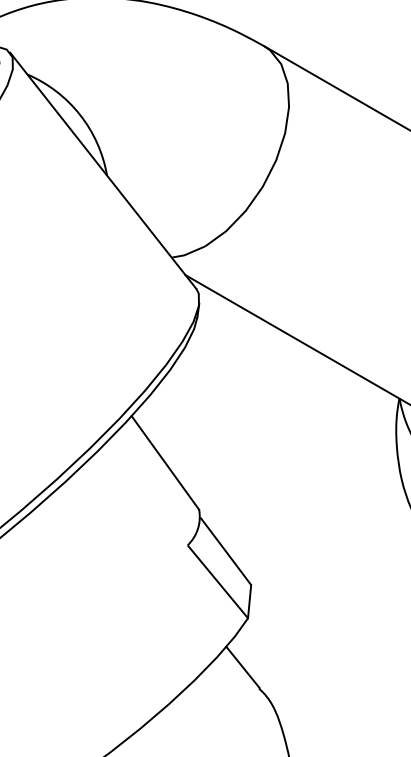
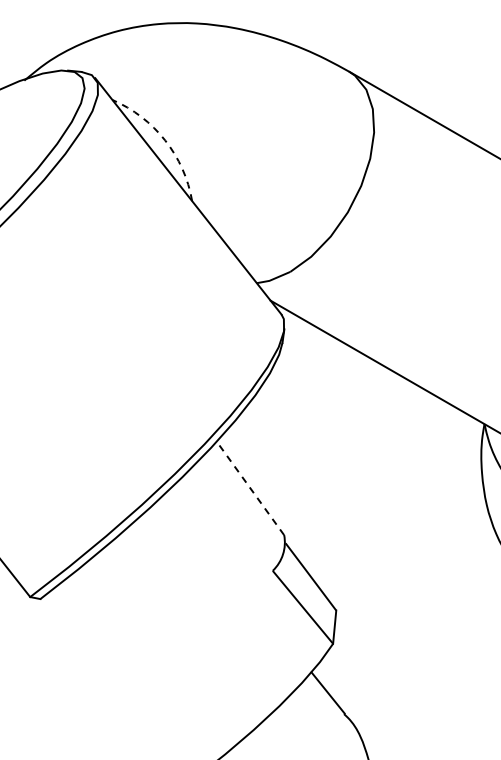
arc: (80, 114) -> (165, 140), solid -> dashed
line: (165, 462) -> (250, 488), solid -> dashed

